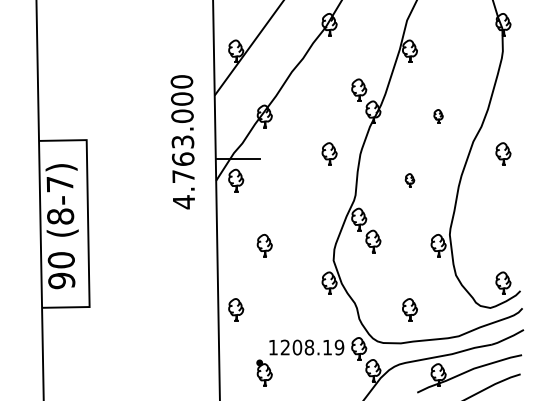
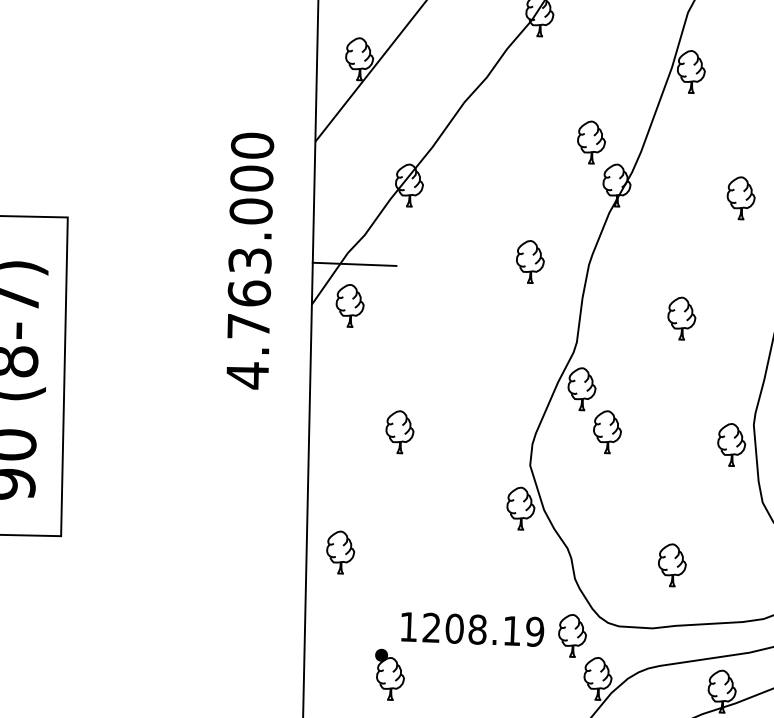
part: (438, 116) -> (740, 198), size x1.67
text: (182, 142) -> (249, 261), moved
part: (409, 180) -> (680, 318), size x1.67

